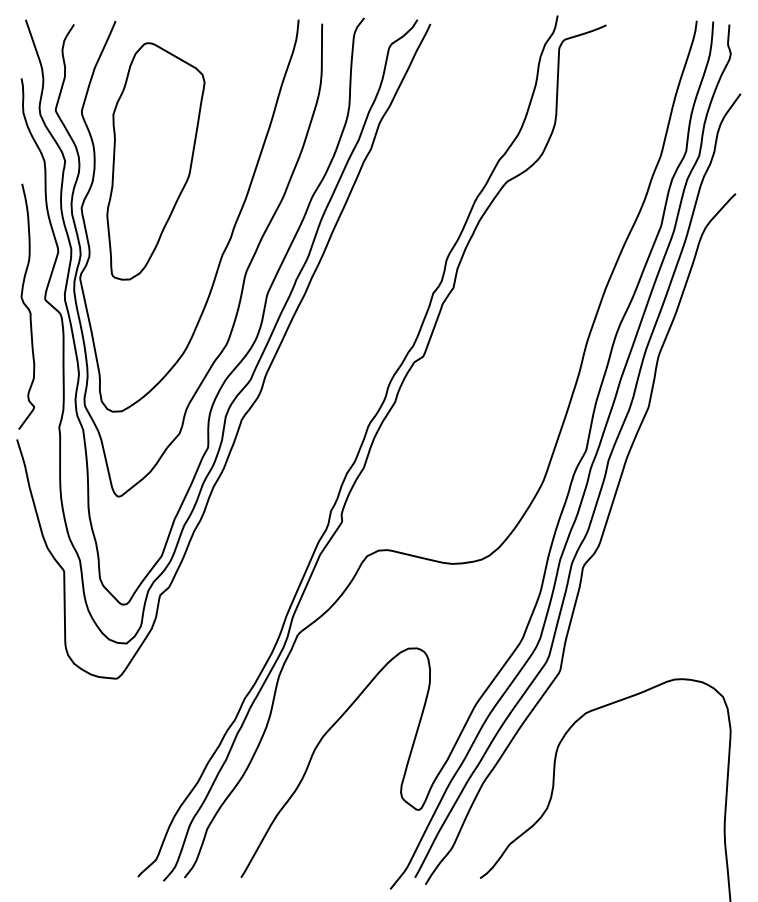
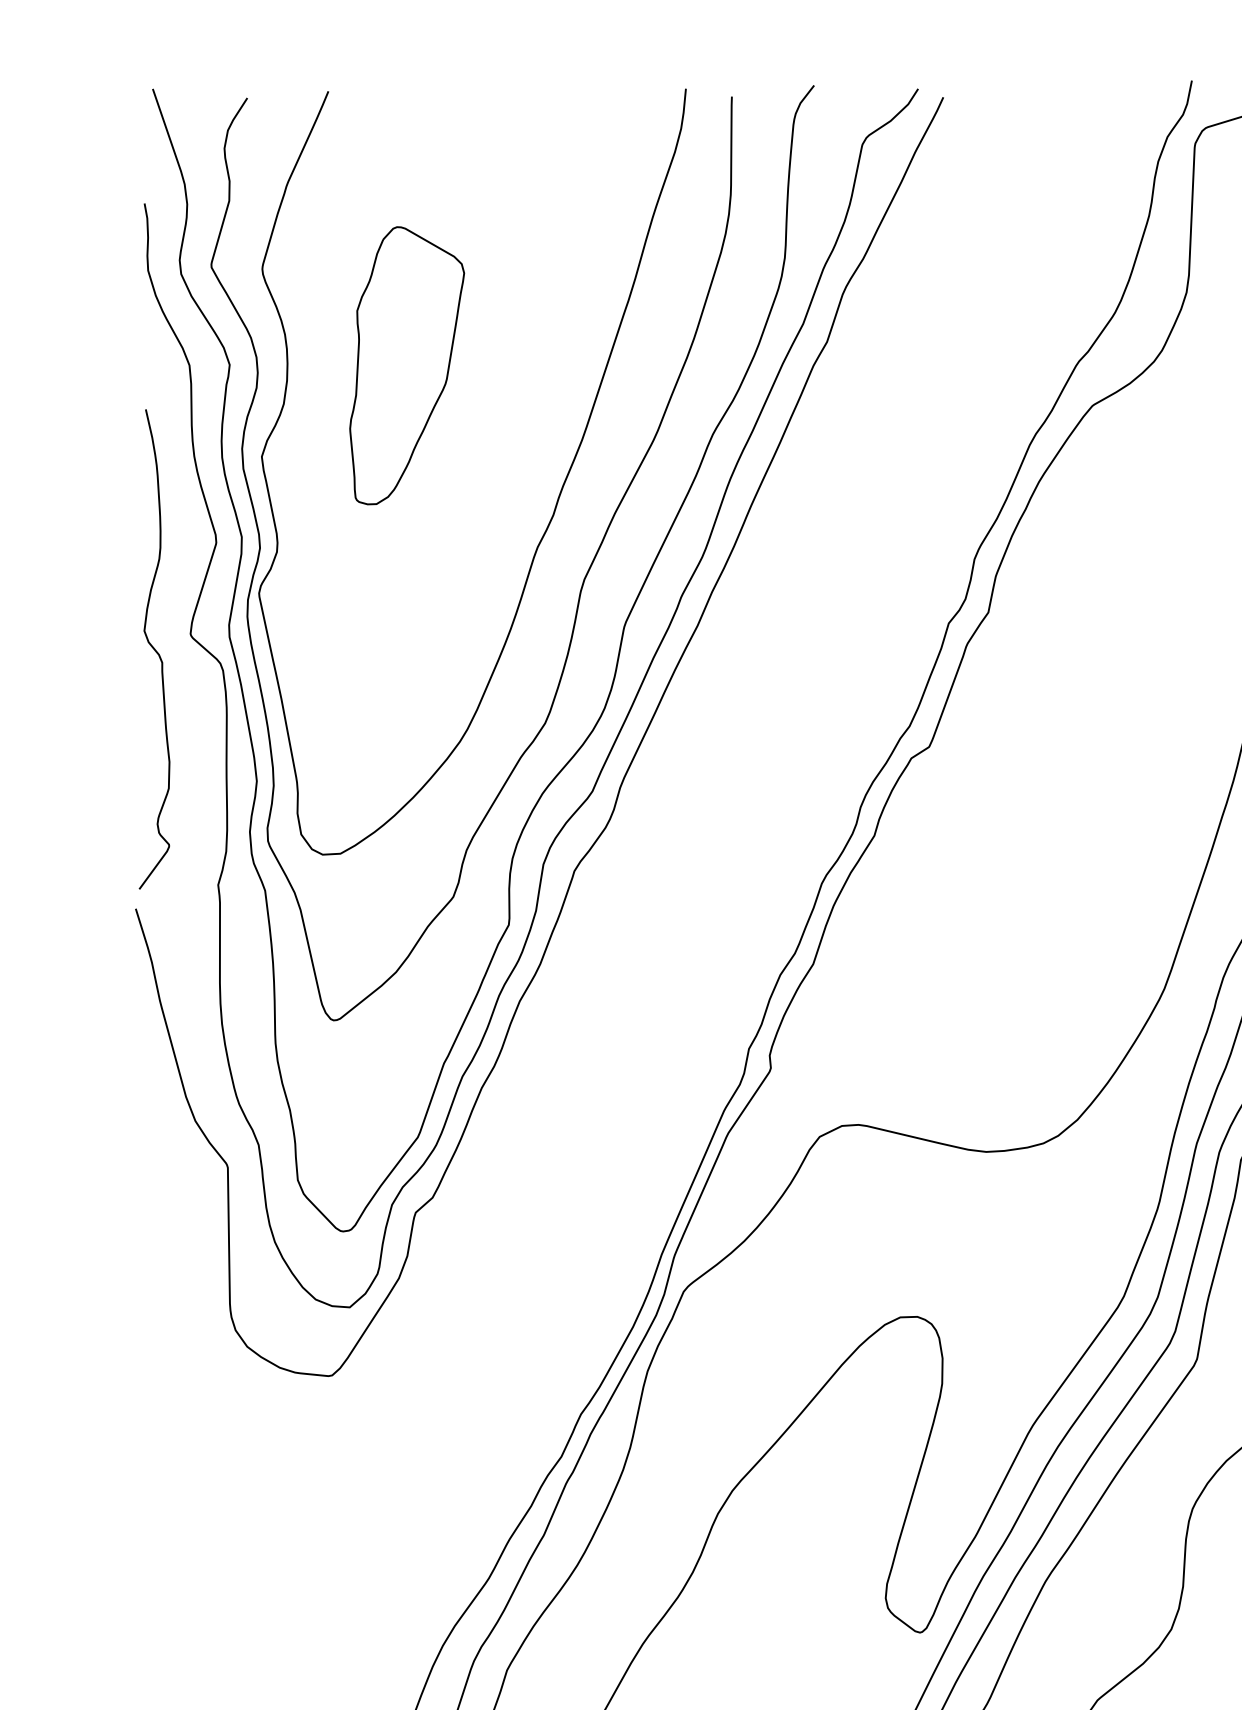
part: (155, 161) -> (406, 365), size x0.6

